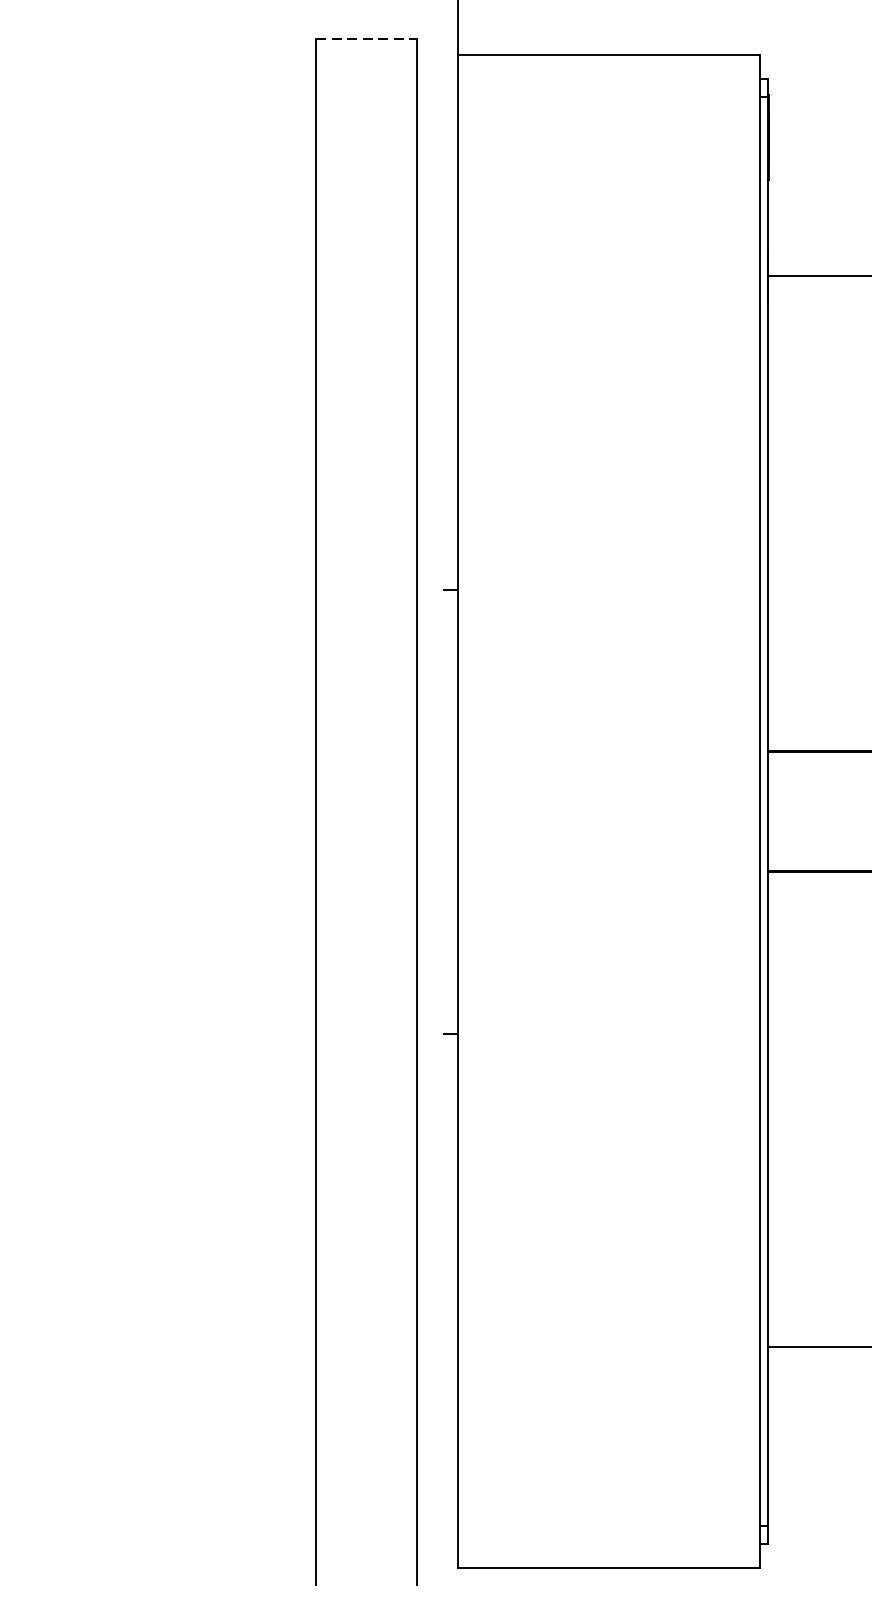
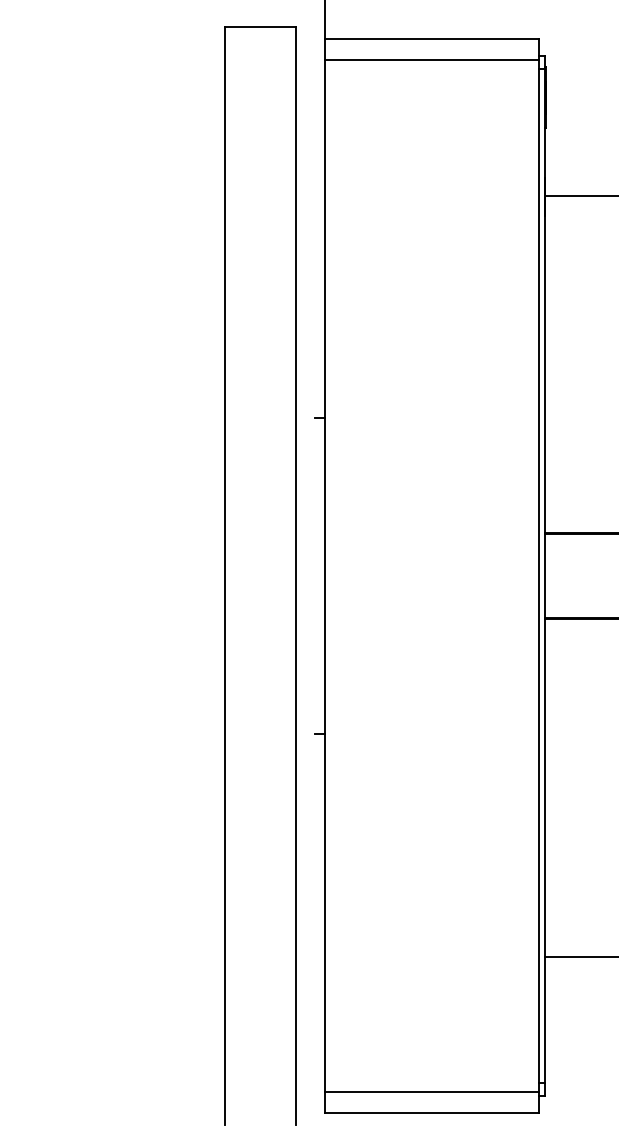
line: (366, 38) -> (260, 27), dashed -> solid
line: (607, 85) -> (431, 60), added
line: (607, 1537) -> (431, 1091), added

